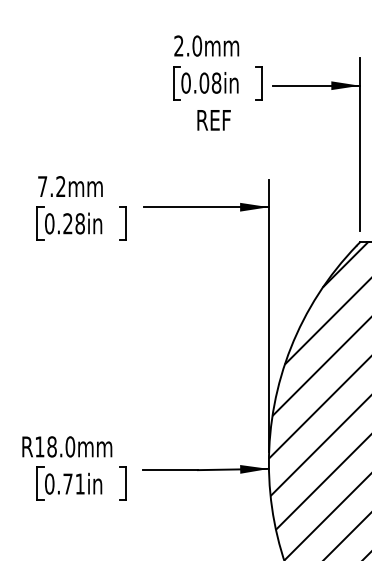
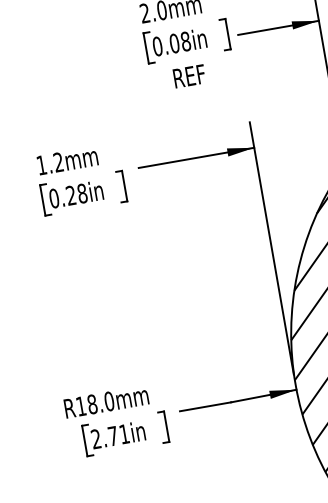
text: (42, 186) -> (41, 165), 7.2mm -> 1.2mm
text: (49, 483) -> (95, 438), 0.71in -> 2.71in

